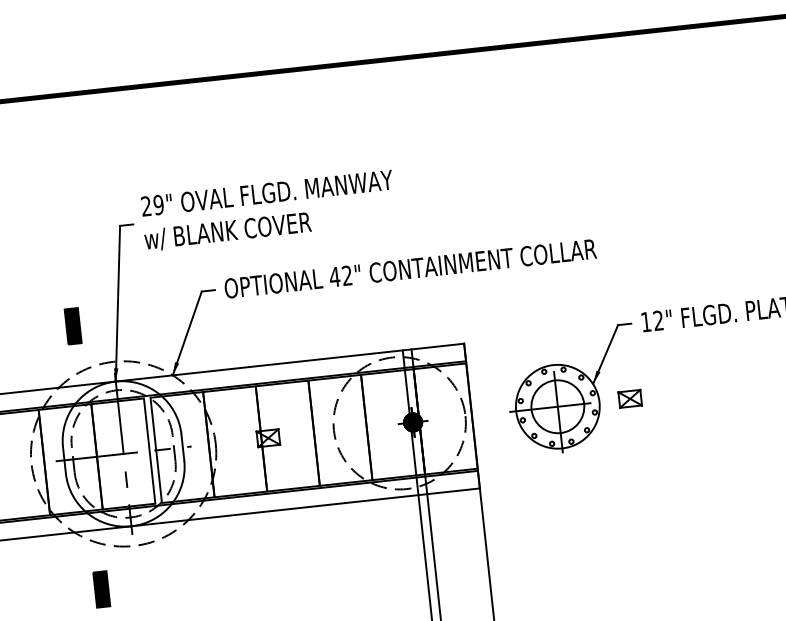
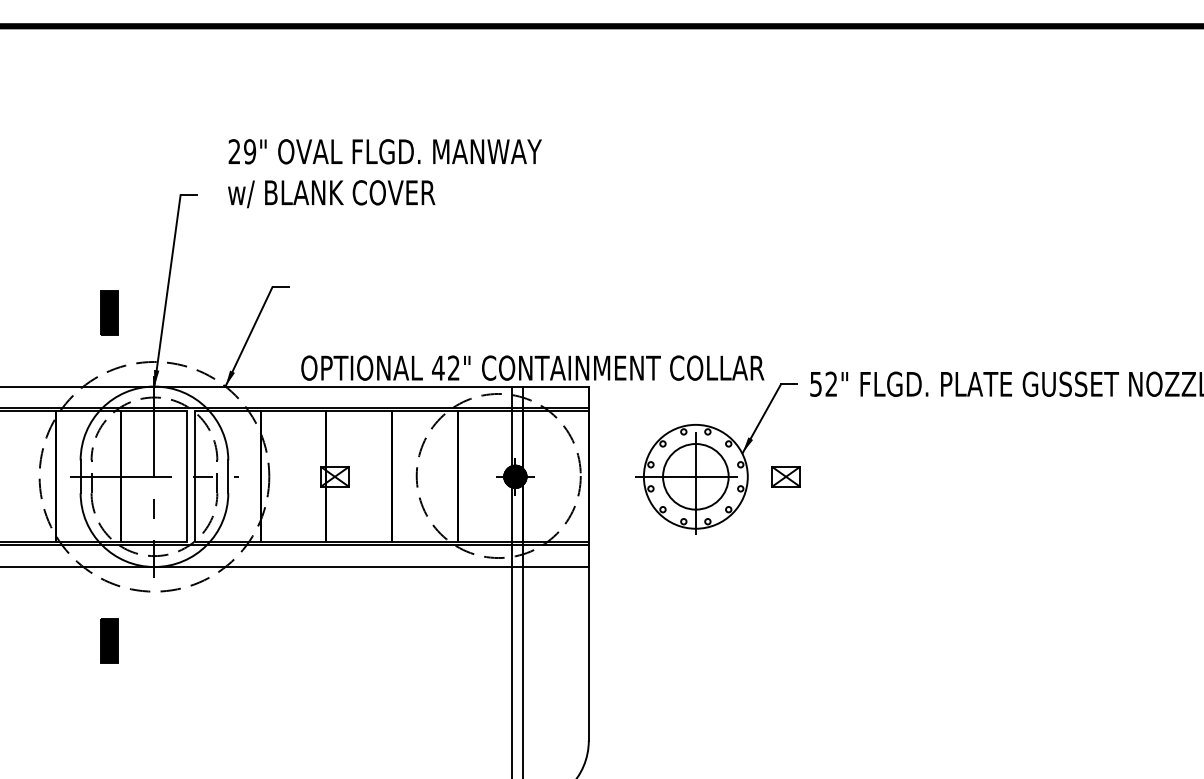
text: (268, 210) -> (384, 173), moved
text: (410, 268) -> (532, 367), moved
text: (645, 322) -> (815, 384), 12" -> 52"

